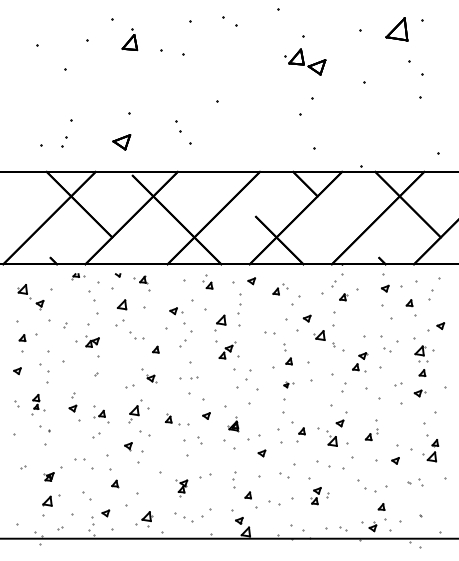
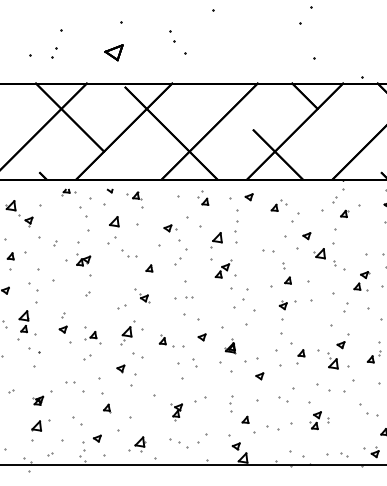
part: (288, 384) -> (287, 304), size x1.67
part: (38, 404) -> (27, 325), size x1.43

